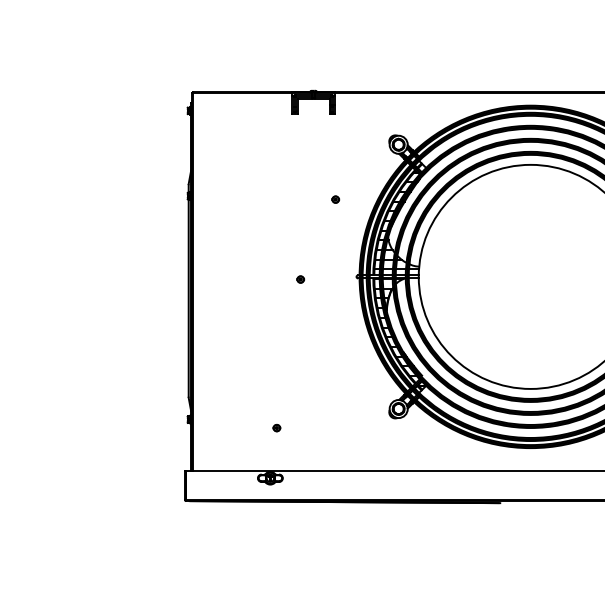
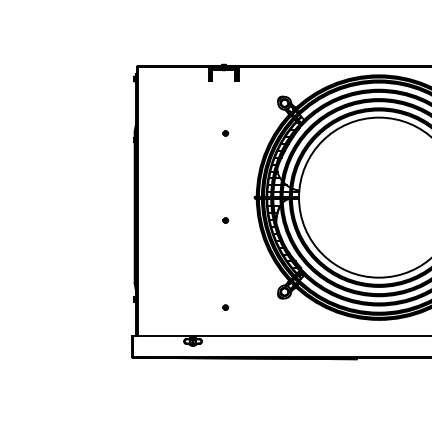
part: (335, 199) -> (225, 133), moved
part: (300, 279) -> (225, 220), moved
part: (276, 427) -> (225, 307), moved

